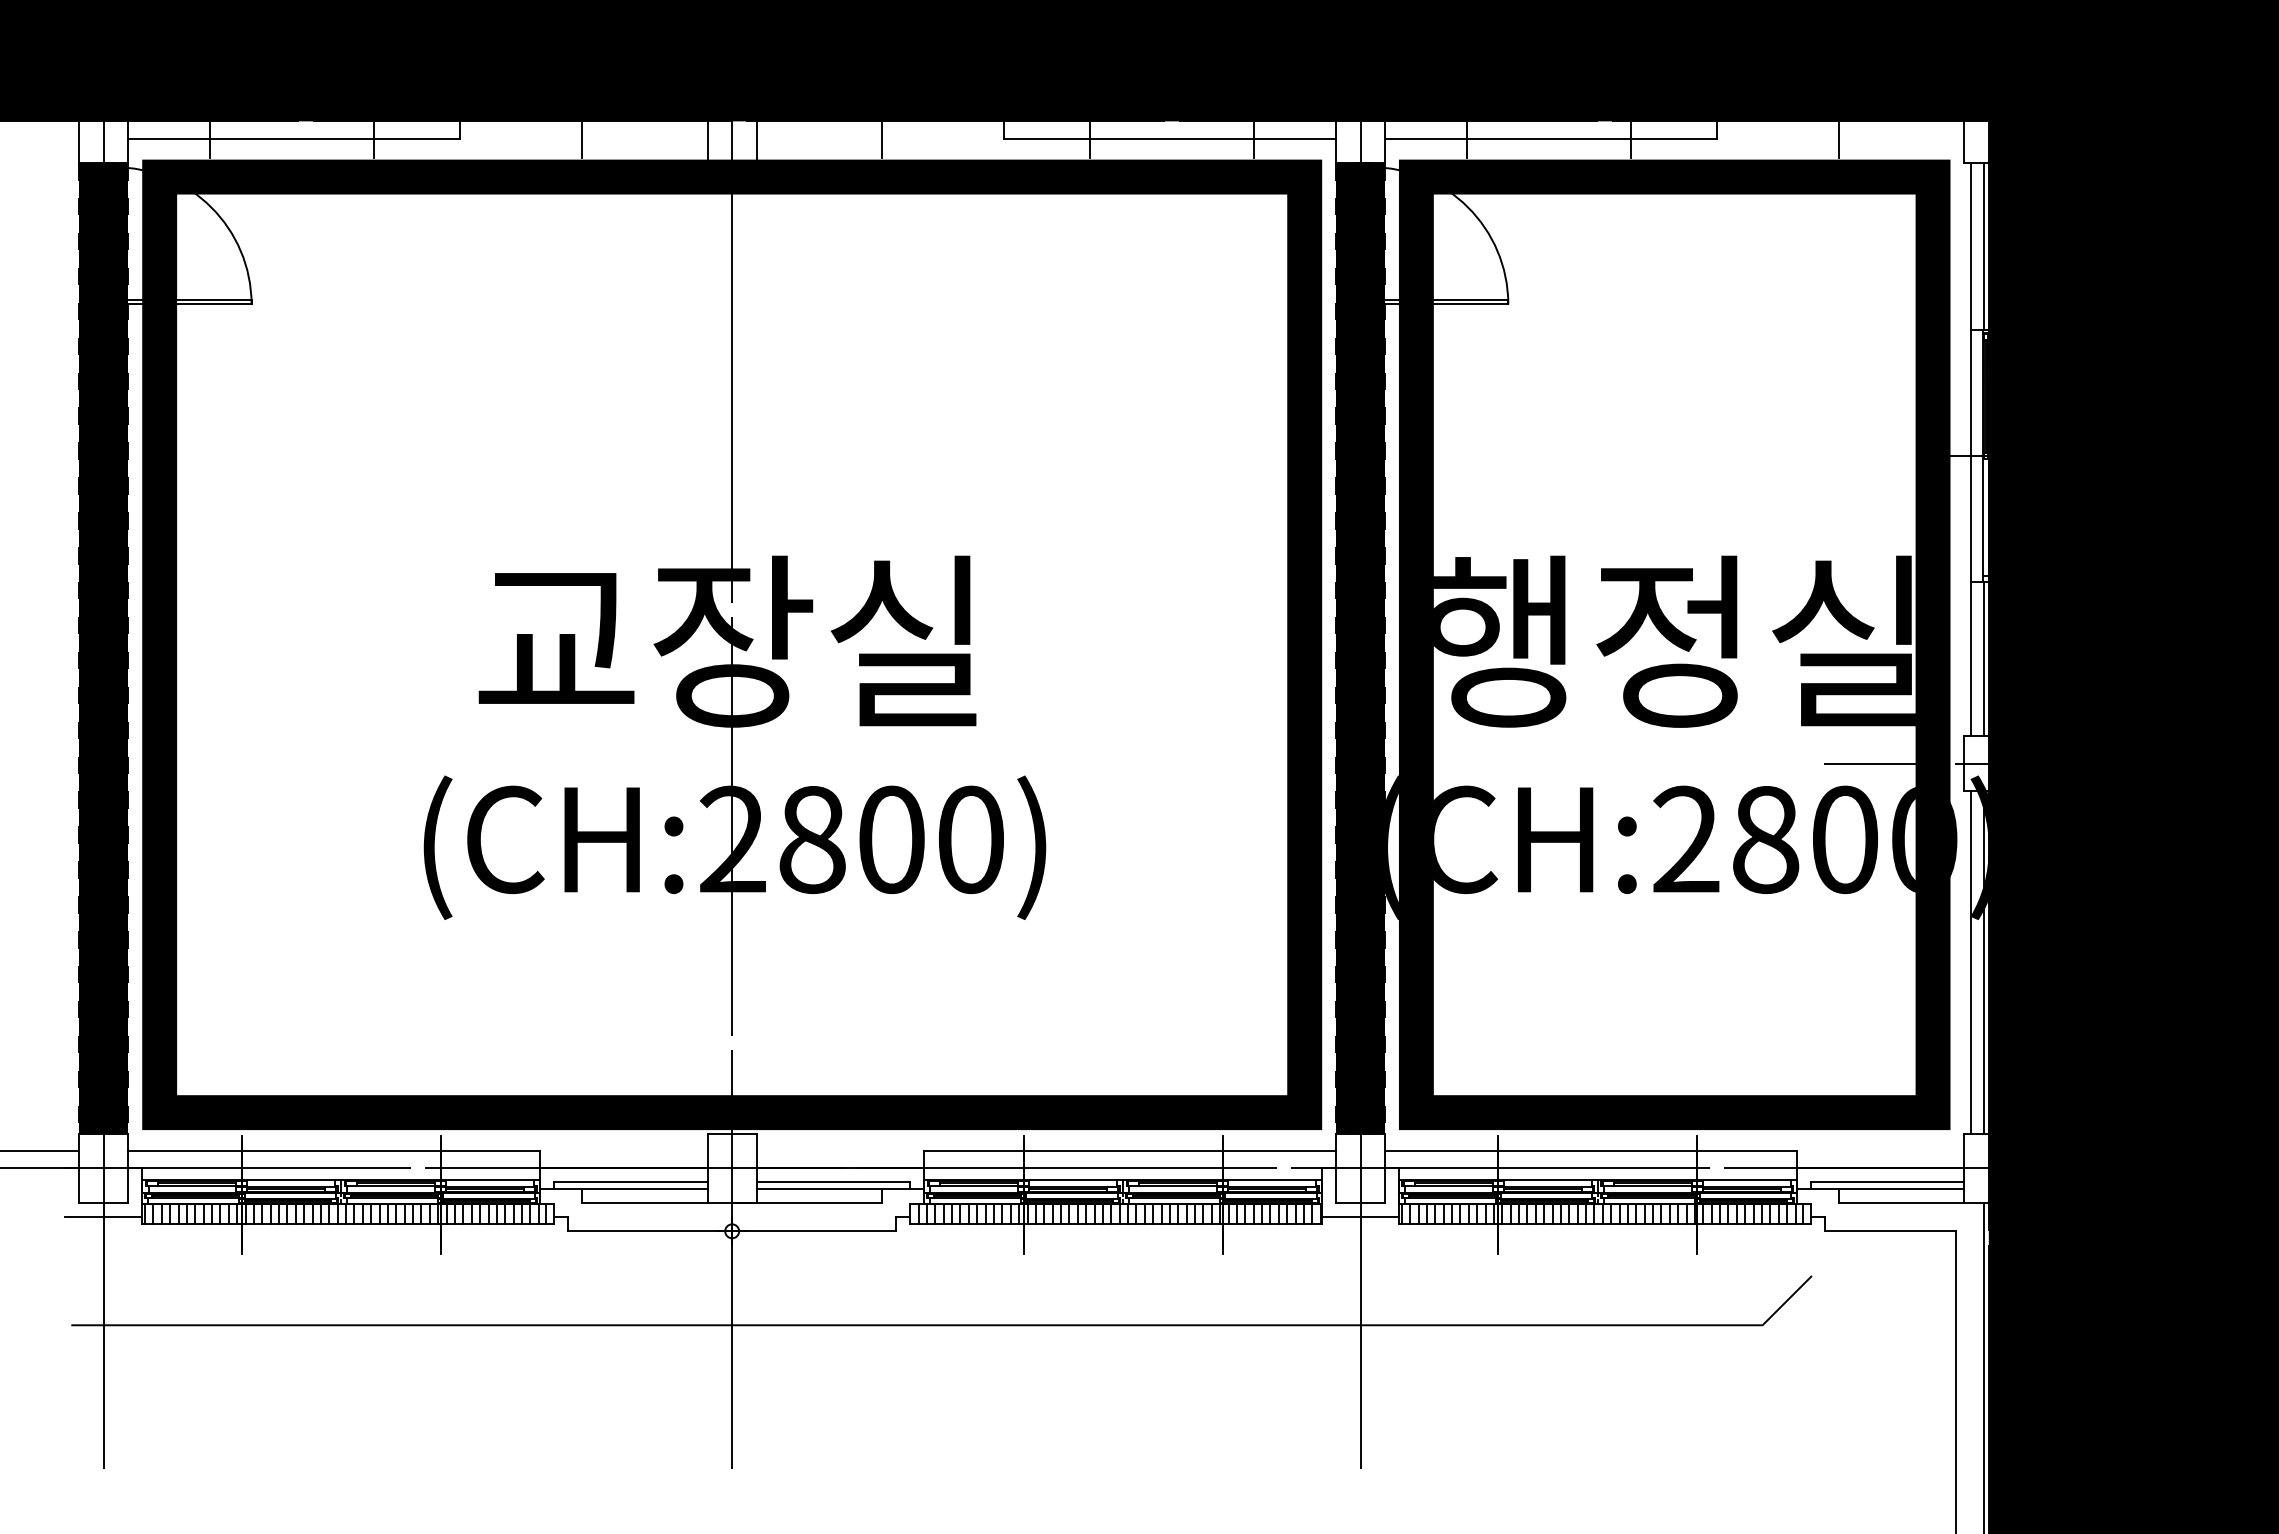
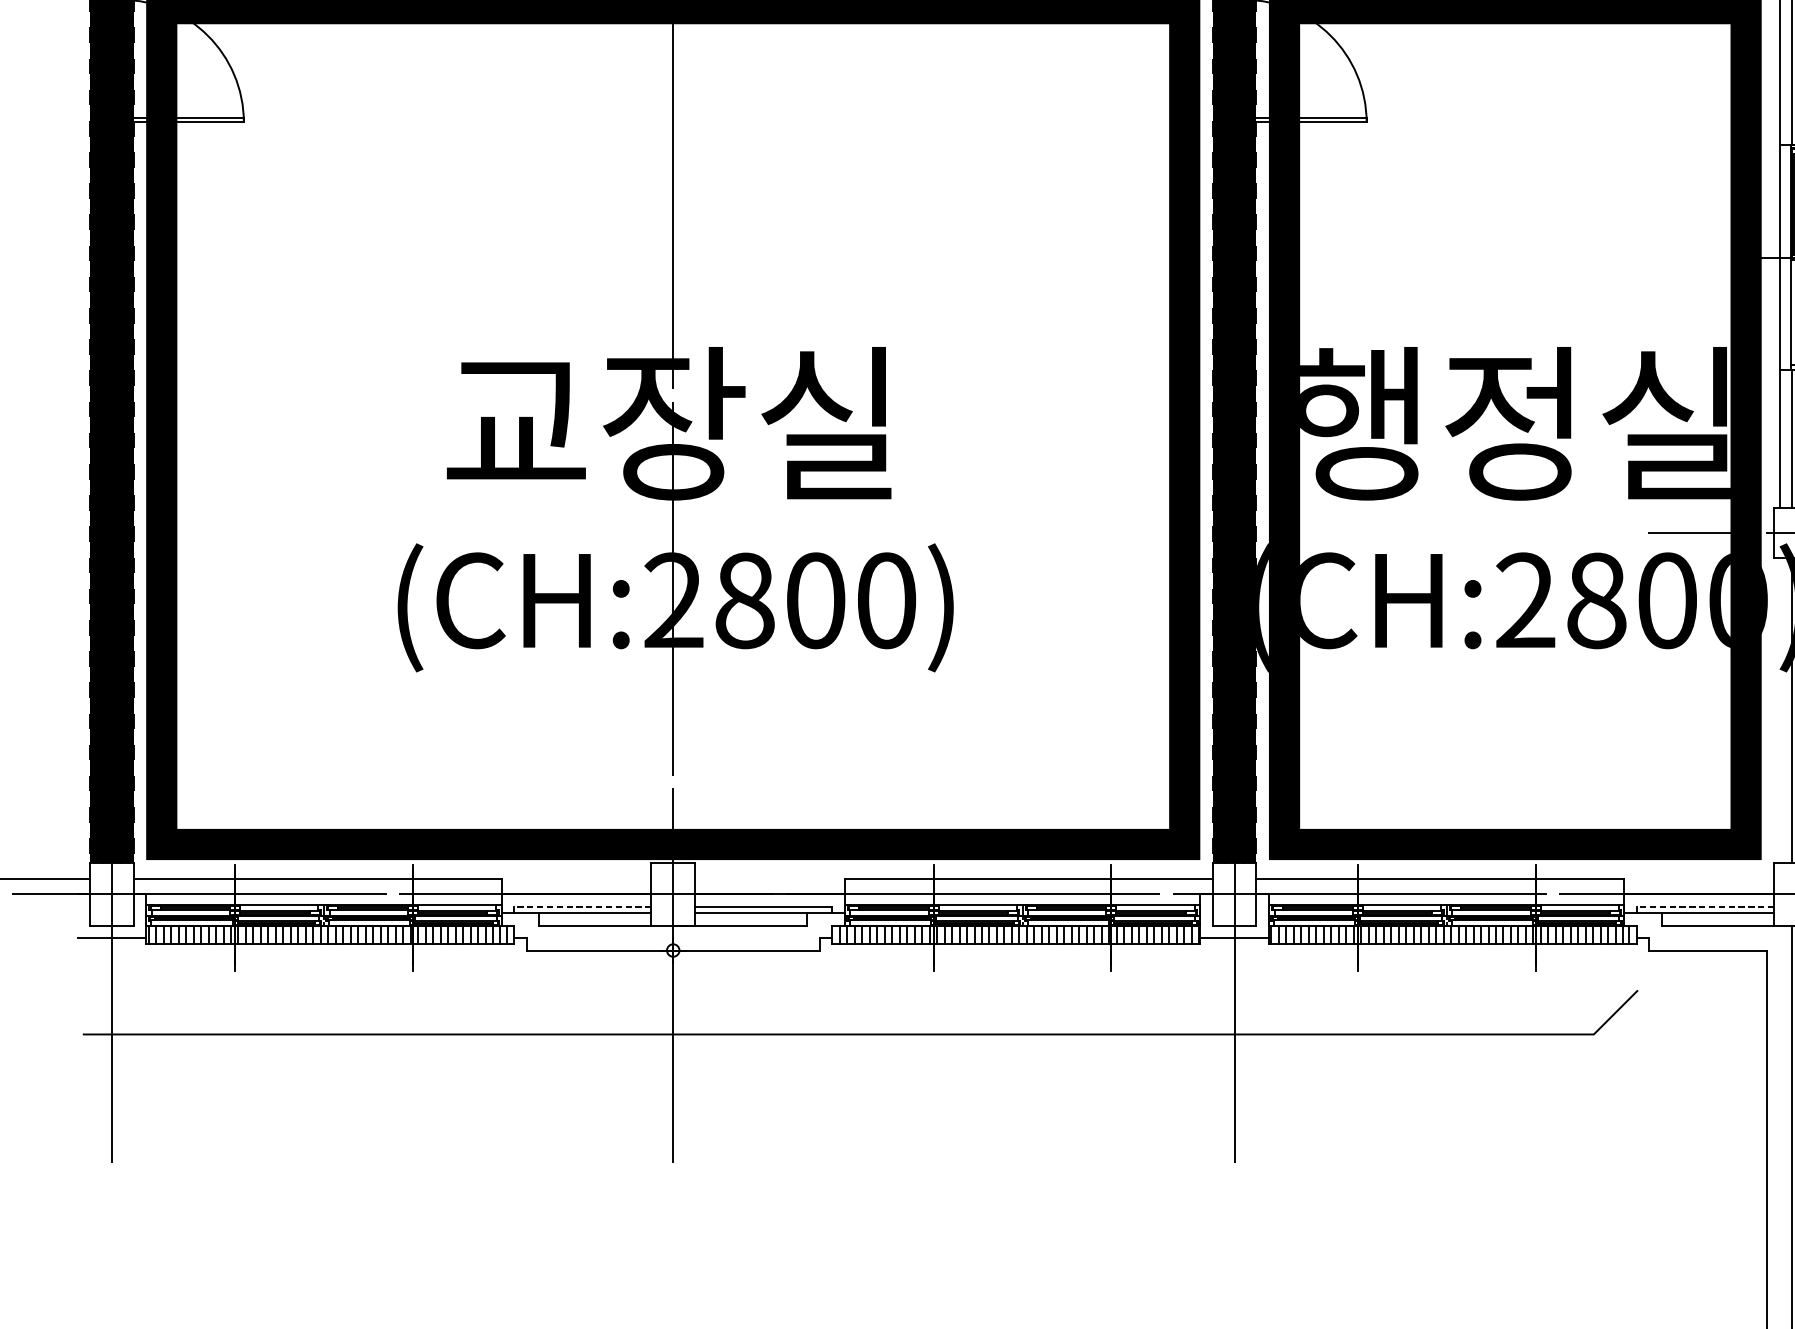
line: (1971, 962) -> (1780, 710), removed
line: (630, 1182) -> (582, 906), solid -> dashed
line: (1887, 1182) -> (1705, 906), solid -> dashed

